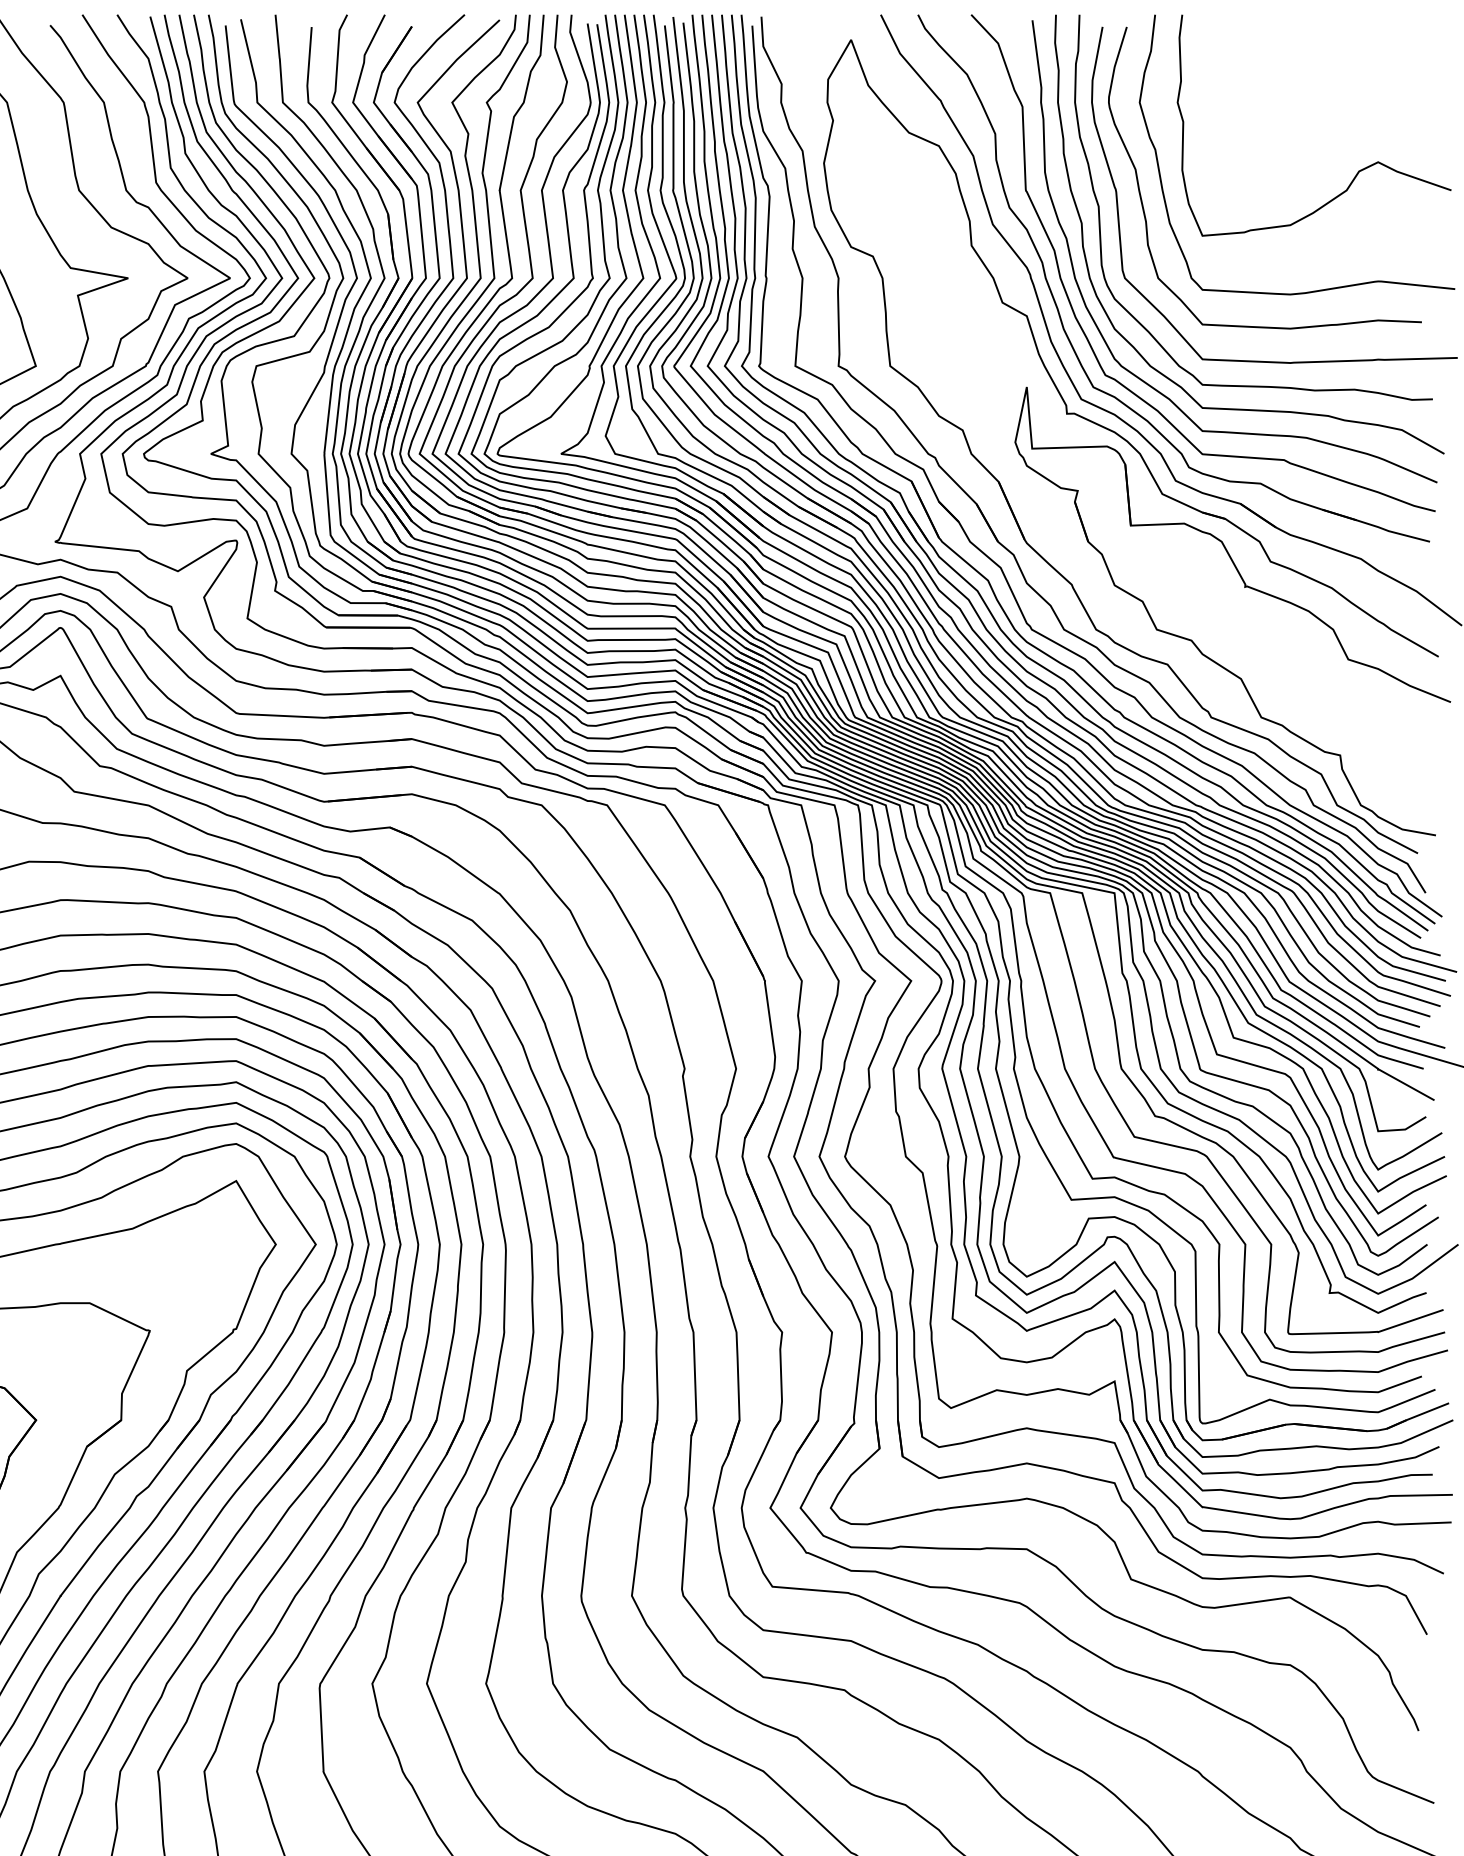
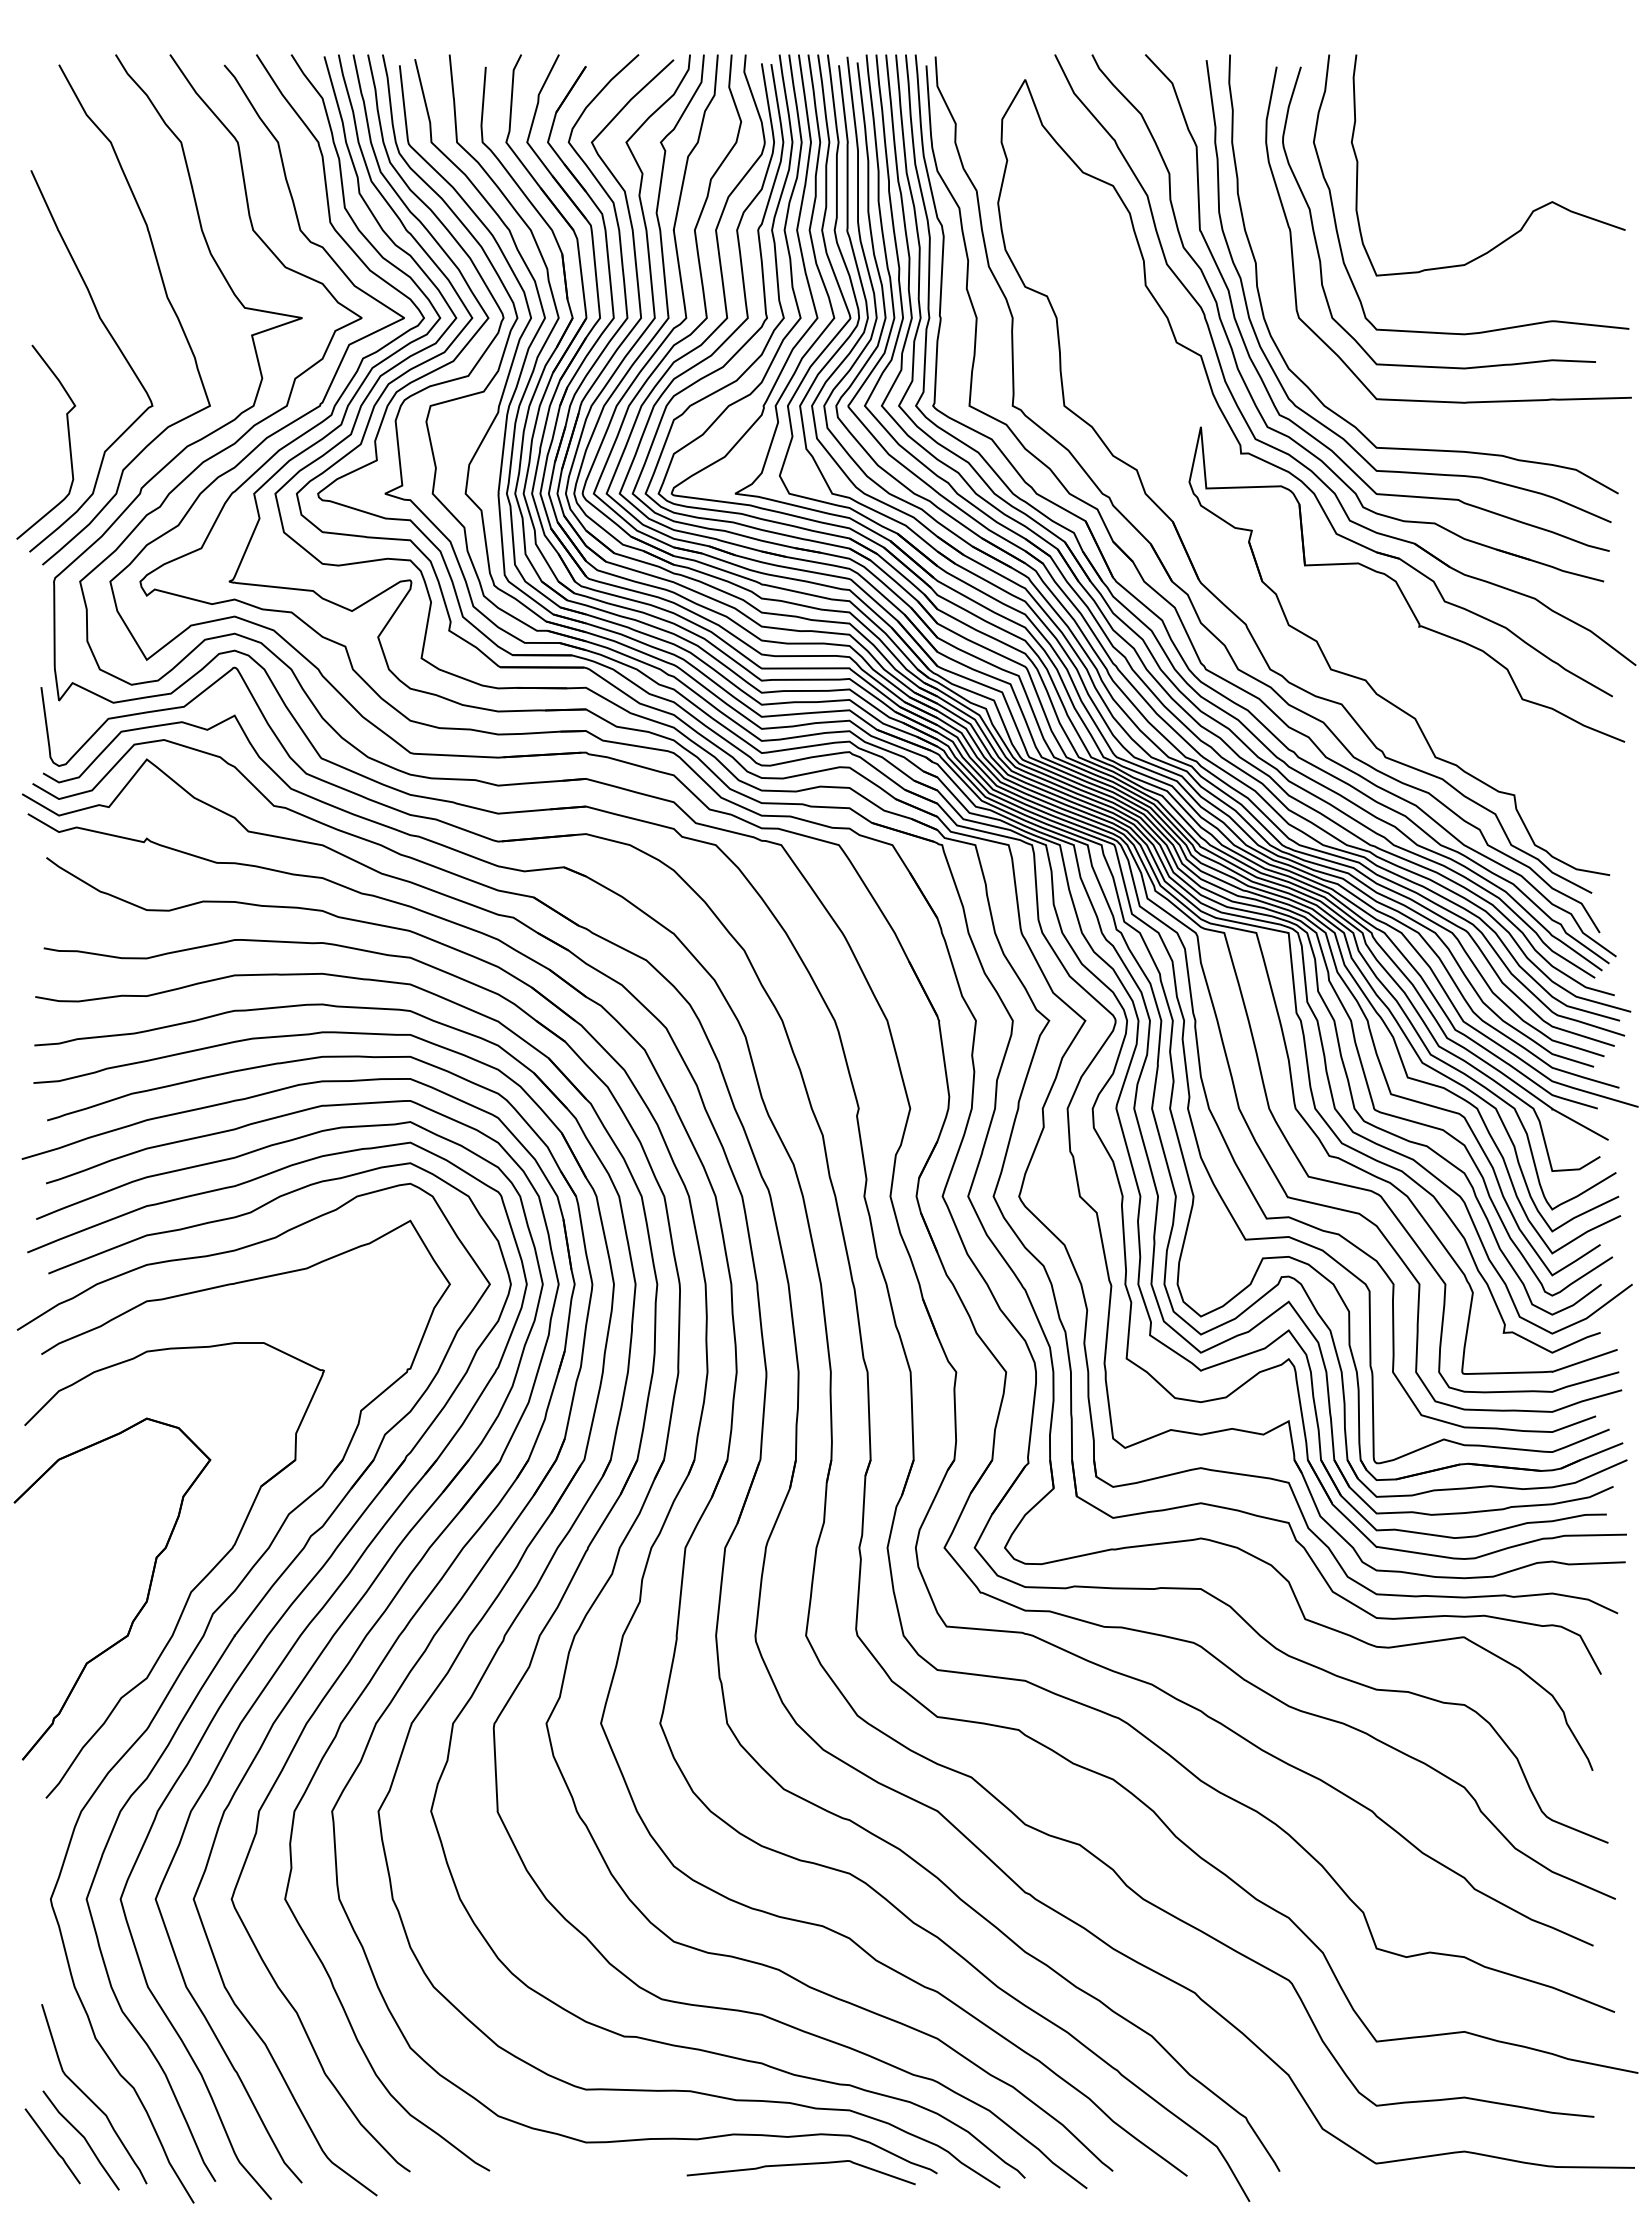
curve: (1100, 213) -> (1274, 253), removed

